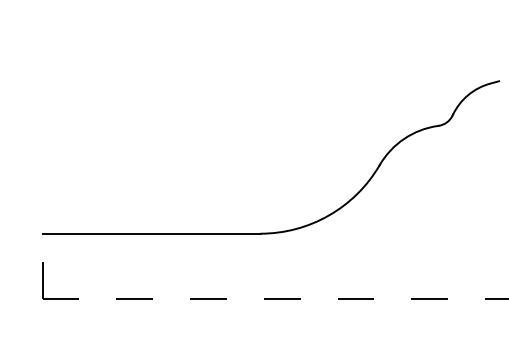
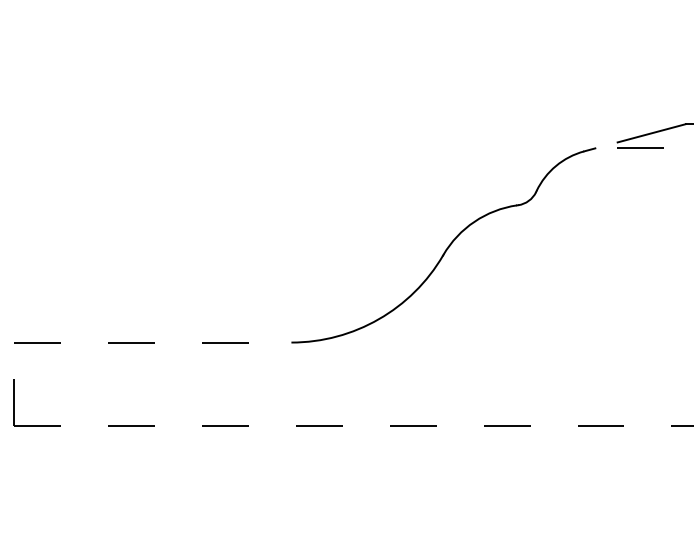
line: (151, 233) -> (152, 342), solid -> dashed

